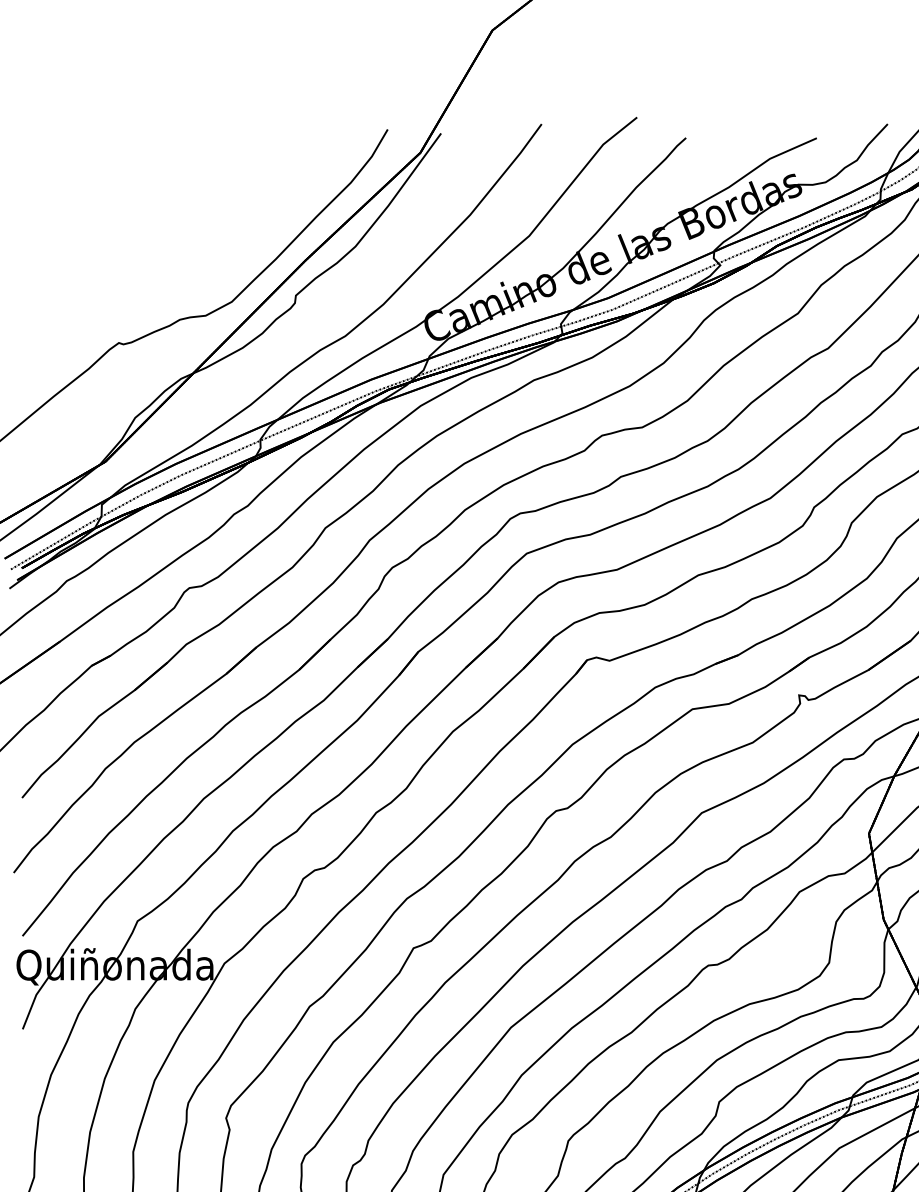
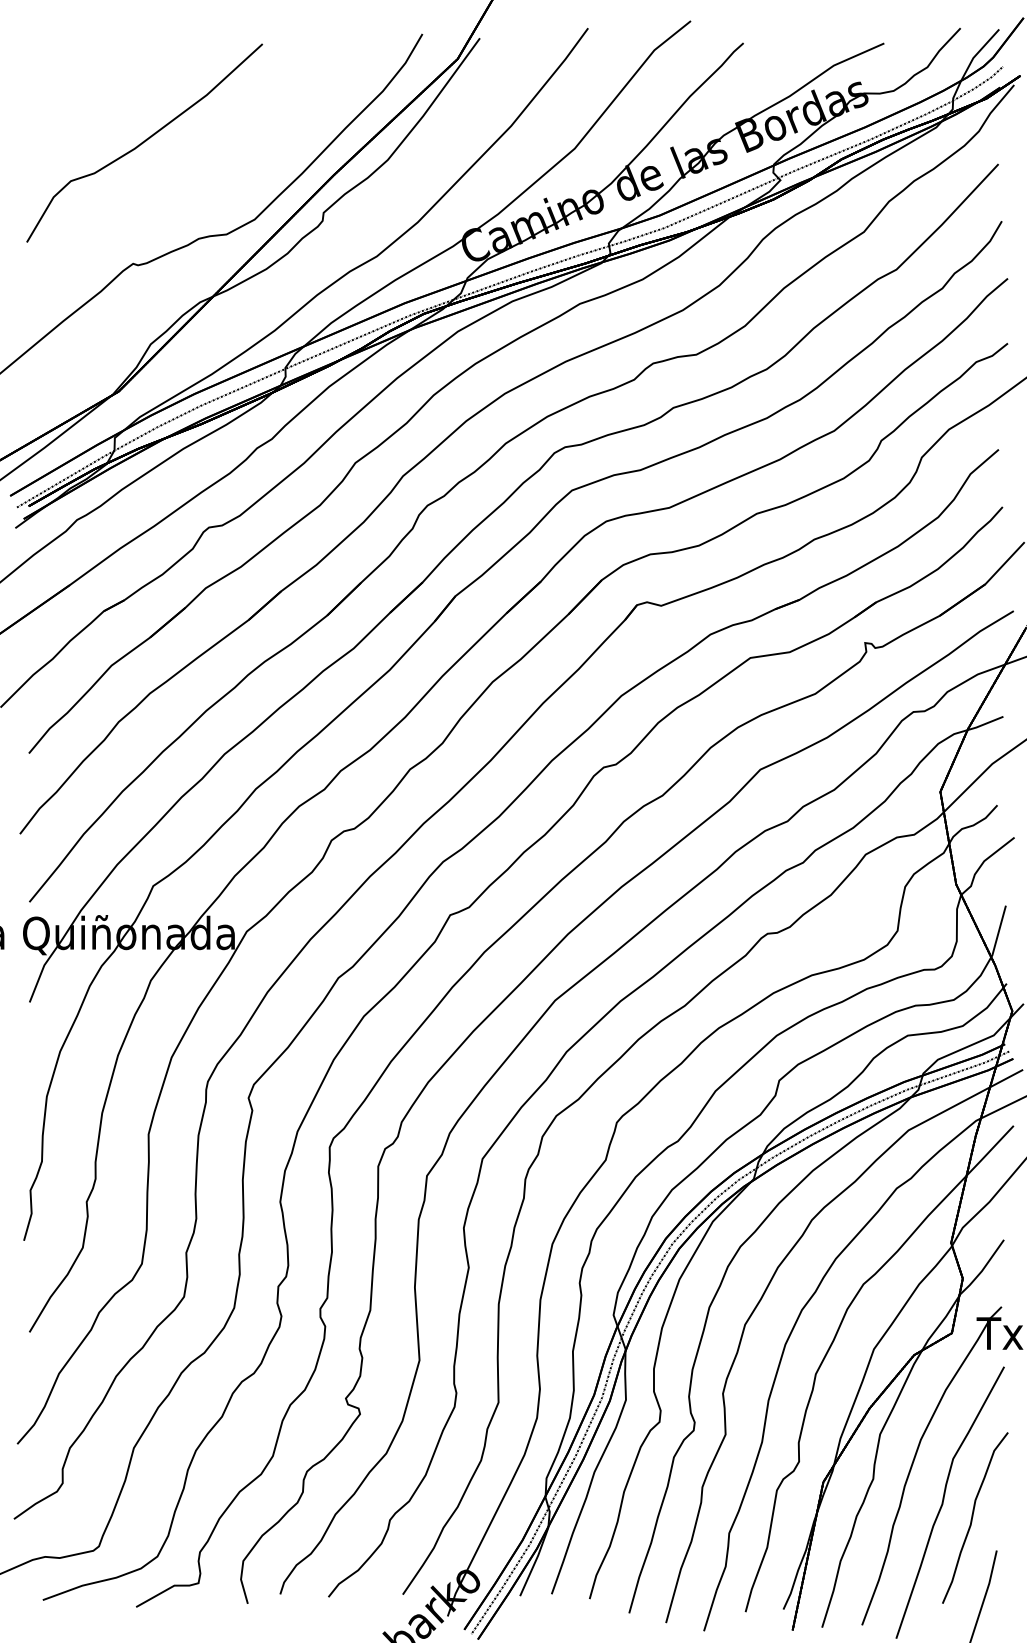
curve: (129, 230) -> (144, 142), added

